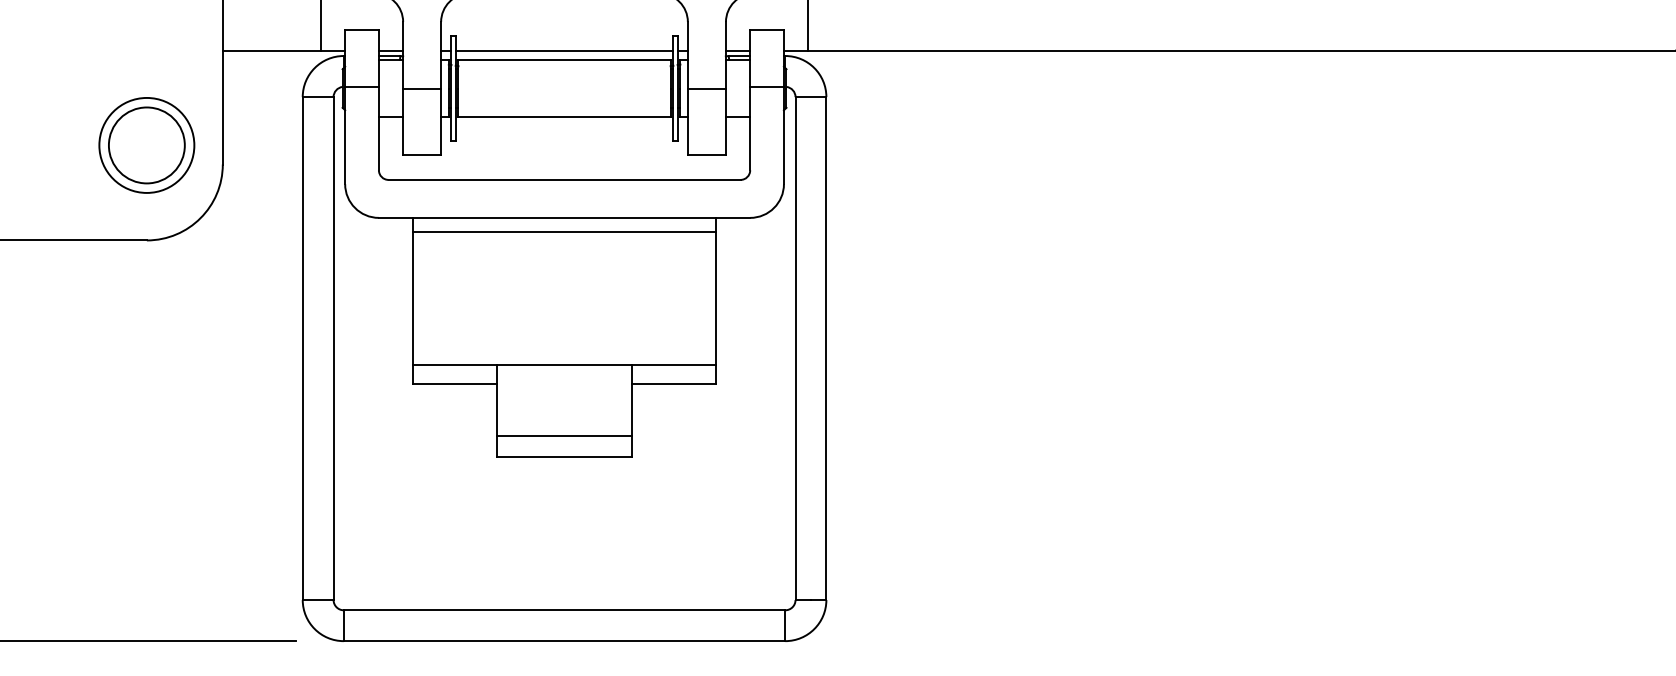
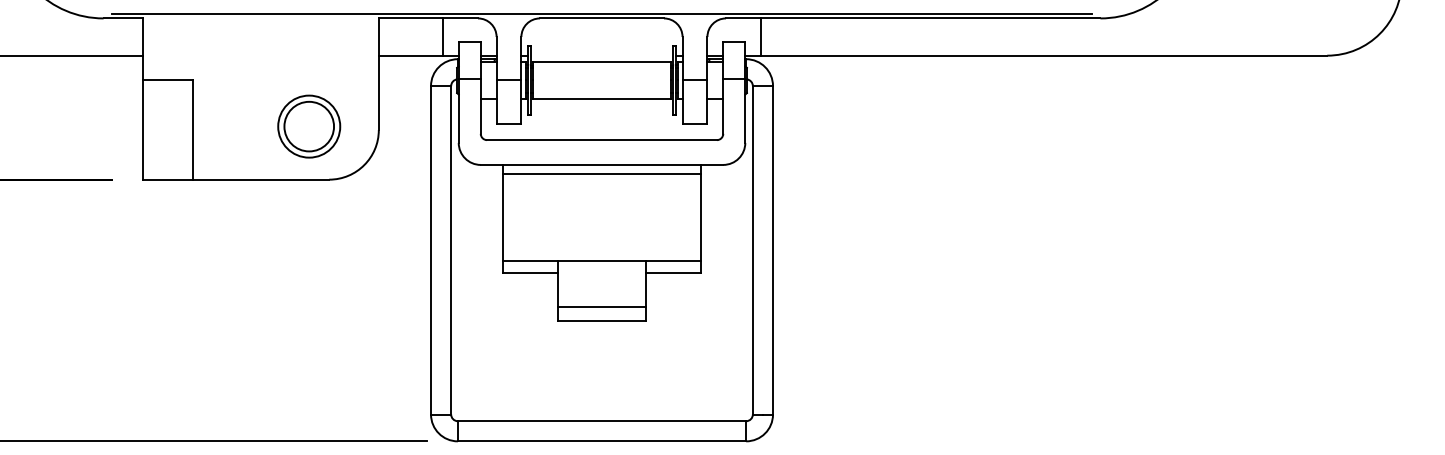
line: (563, 50) -> (601, 55), removed
part: (147, 145) -> (309, 126), moved

